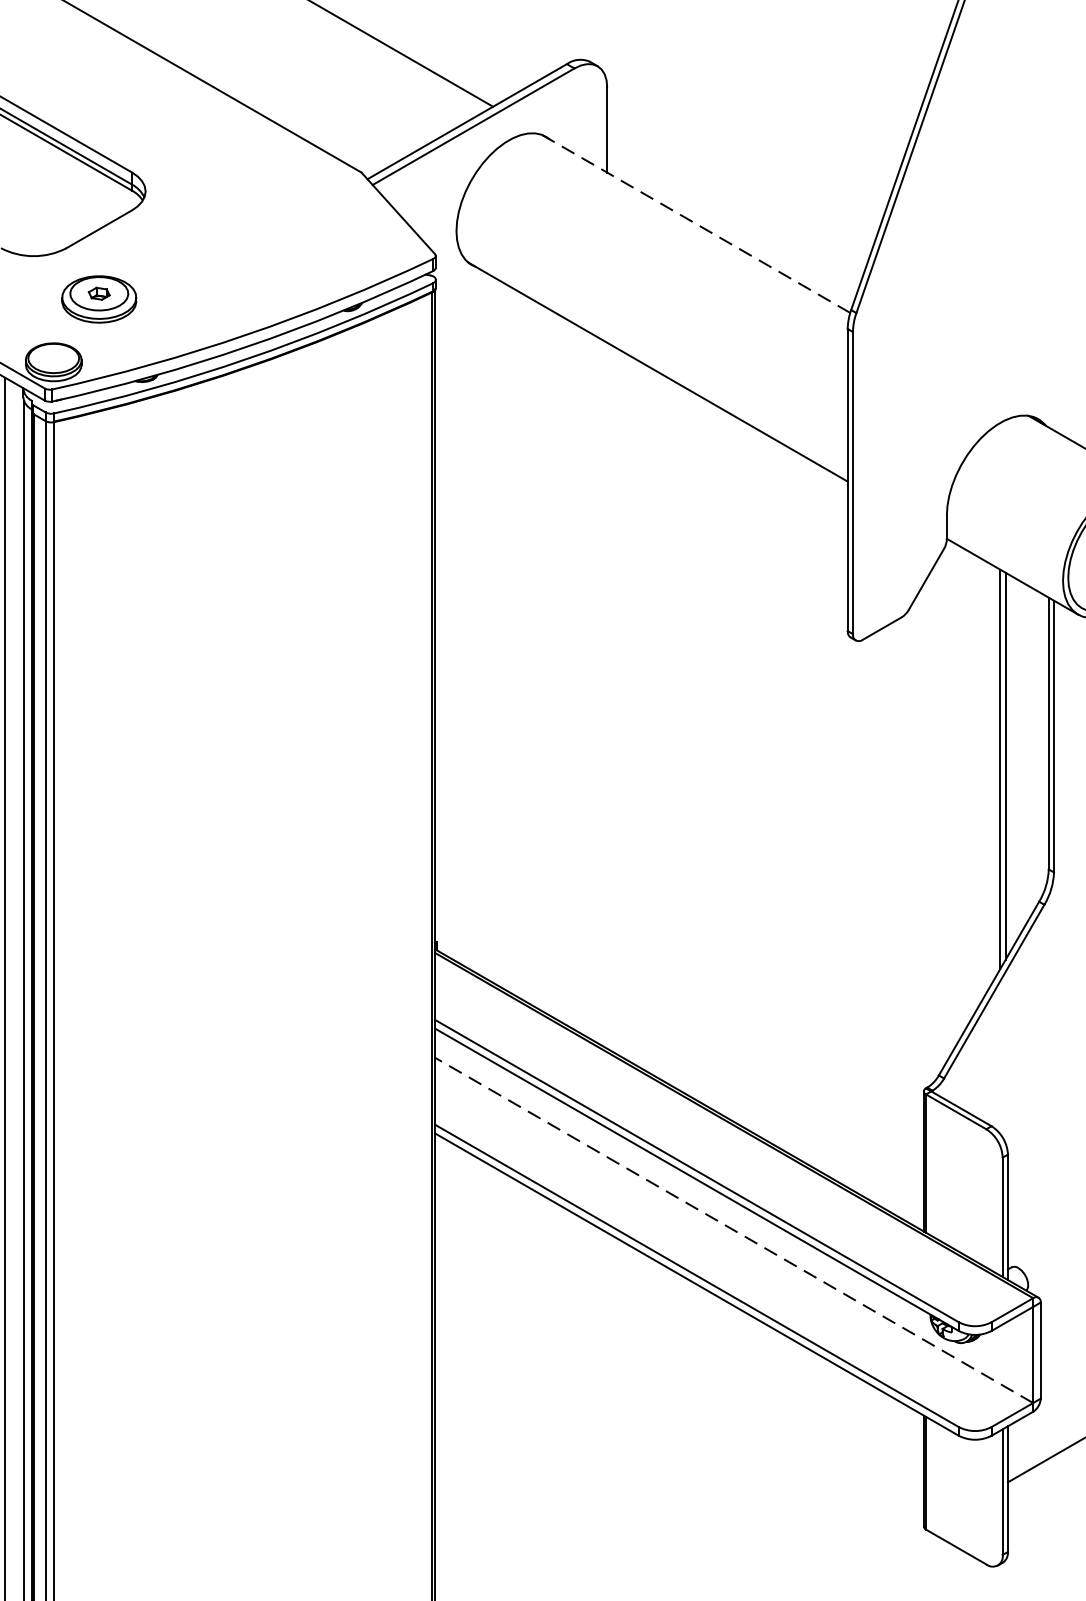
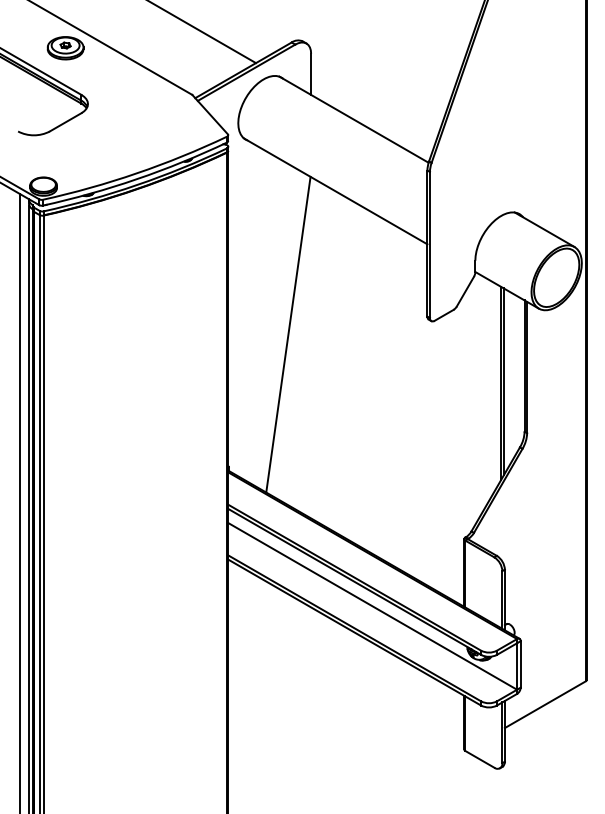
line: (694, 223) -> (353, 119), dashed -> solid
part: (99, 299) -> (65, 48), moved
line: (560, 668) -> (288, 334), added
line: (734, 1230) -> (372, 606), dashed -> solid

